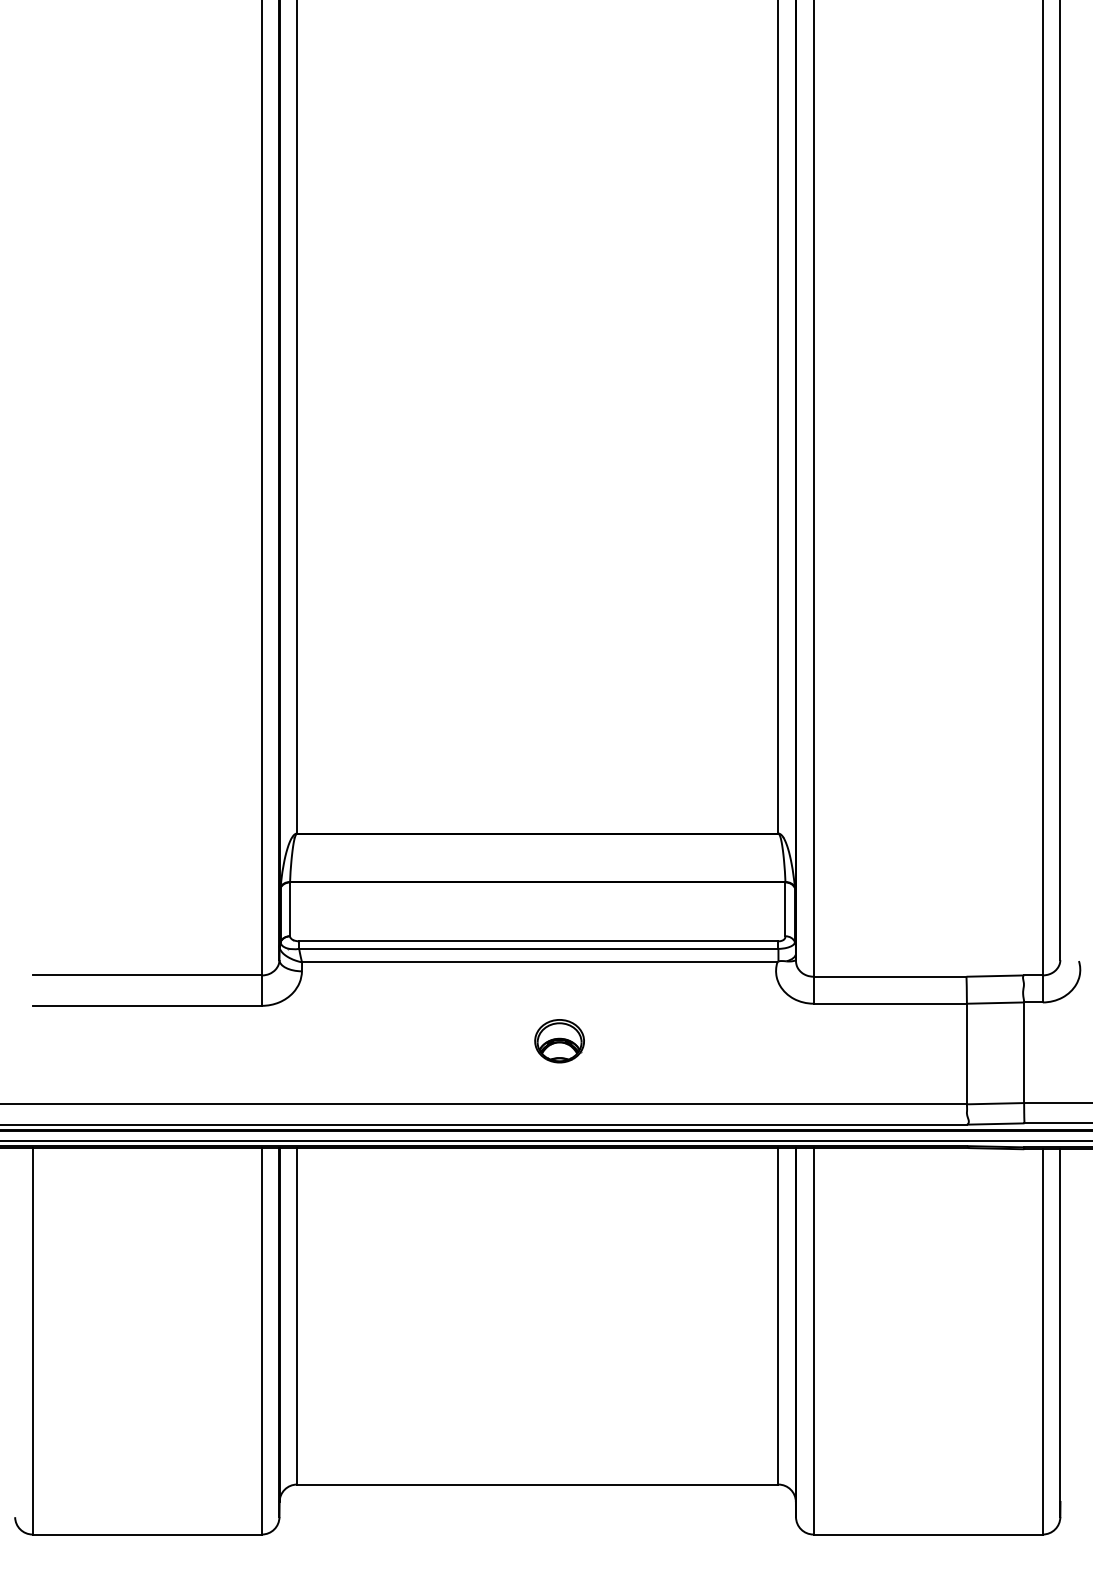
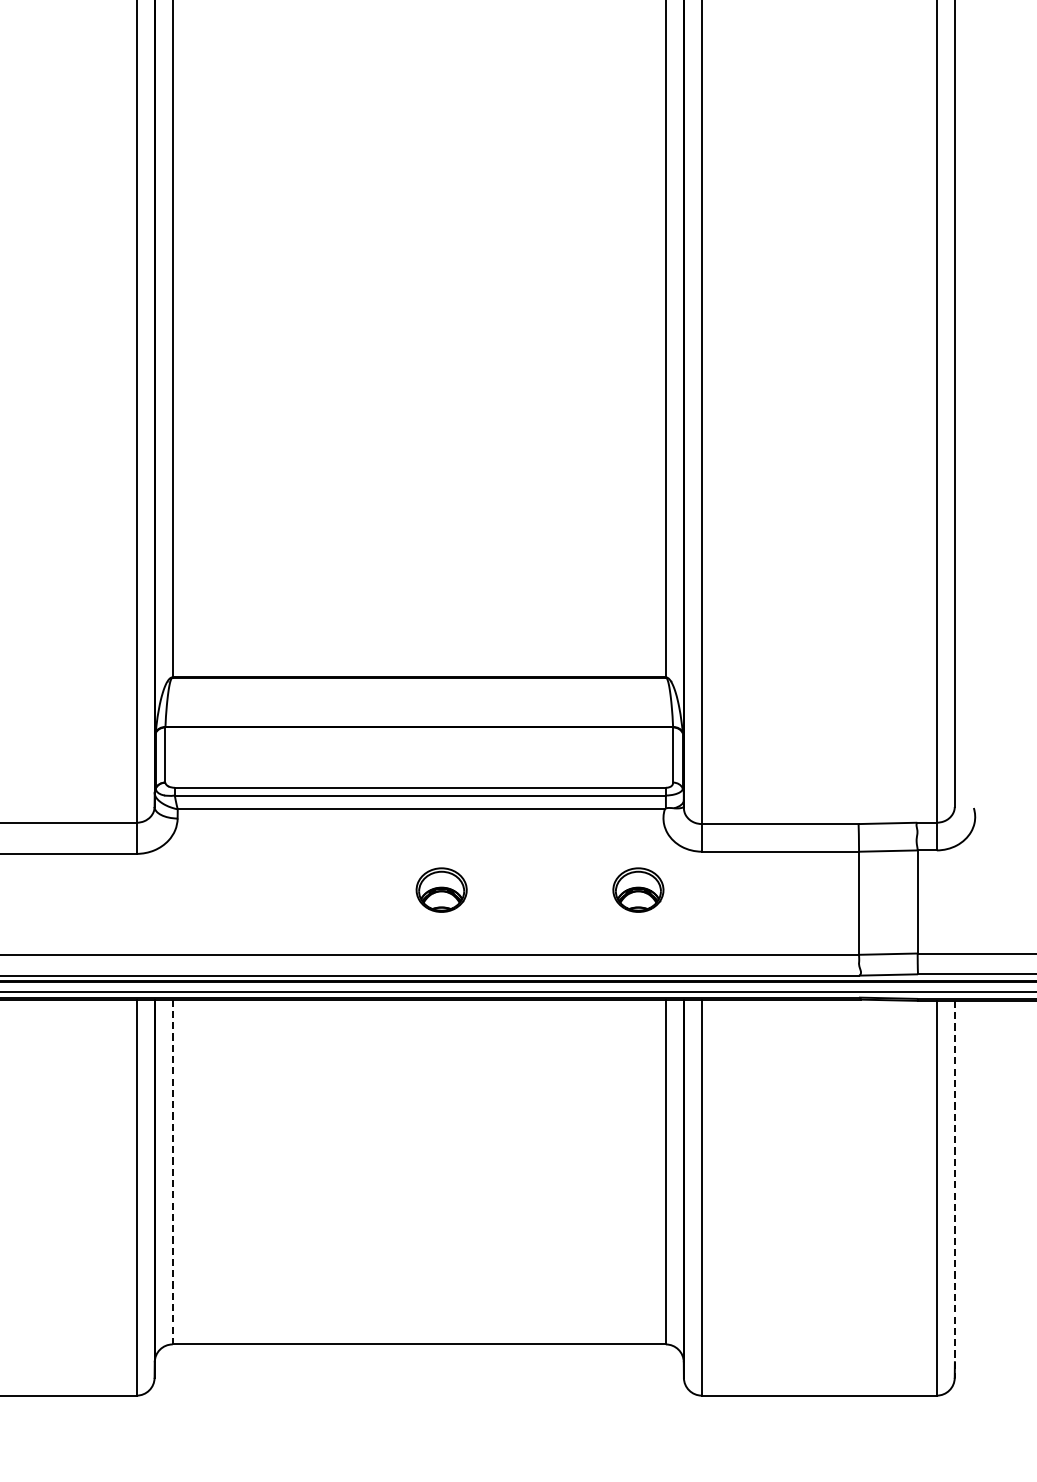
part: (751, 1041) -> (638, 890), added
line: (297, 1316) -> (173, 1172), solid -> dashed
line: (1060, 1333) -> (954, 1189), solid -> dashed

